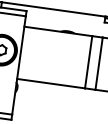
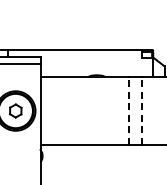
line: (88, 62) -> (128, 111), solid -> dashed
line: (99, 64) -> (142, 111), solid -> dashed

